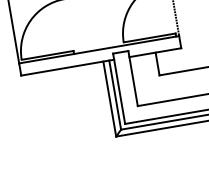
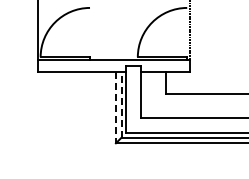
line: (115, 94) -> (121, 104), solid -> dashed
line: (109, 99) -> (115, 107), solid -> dashed

